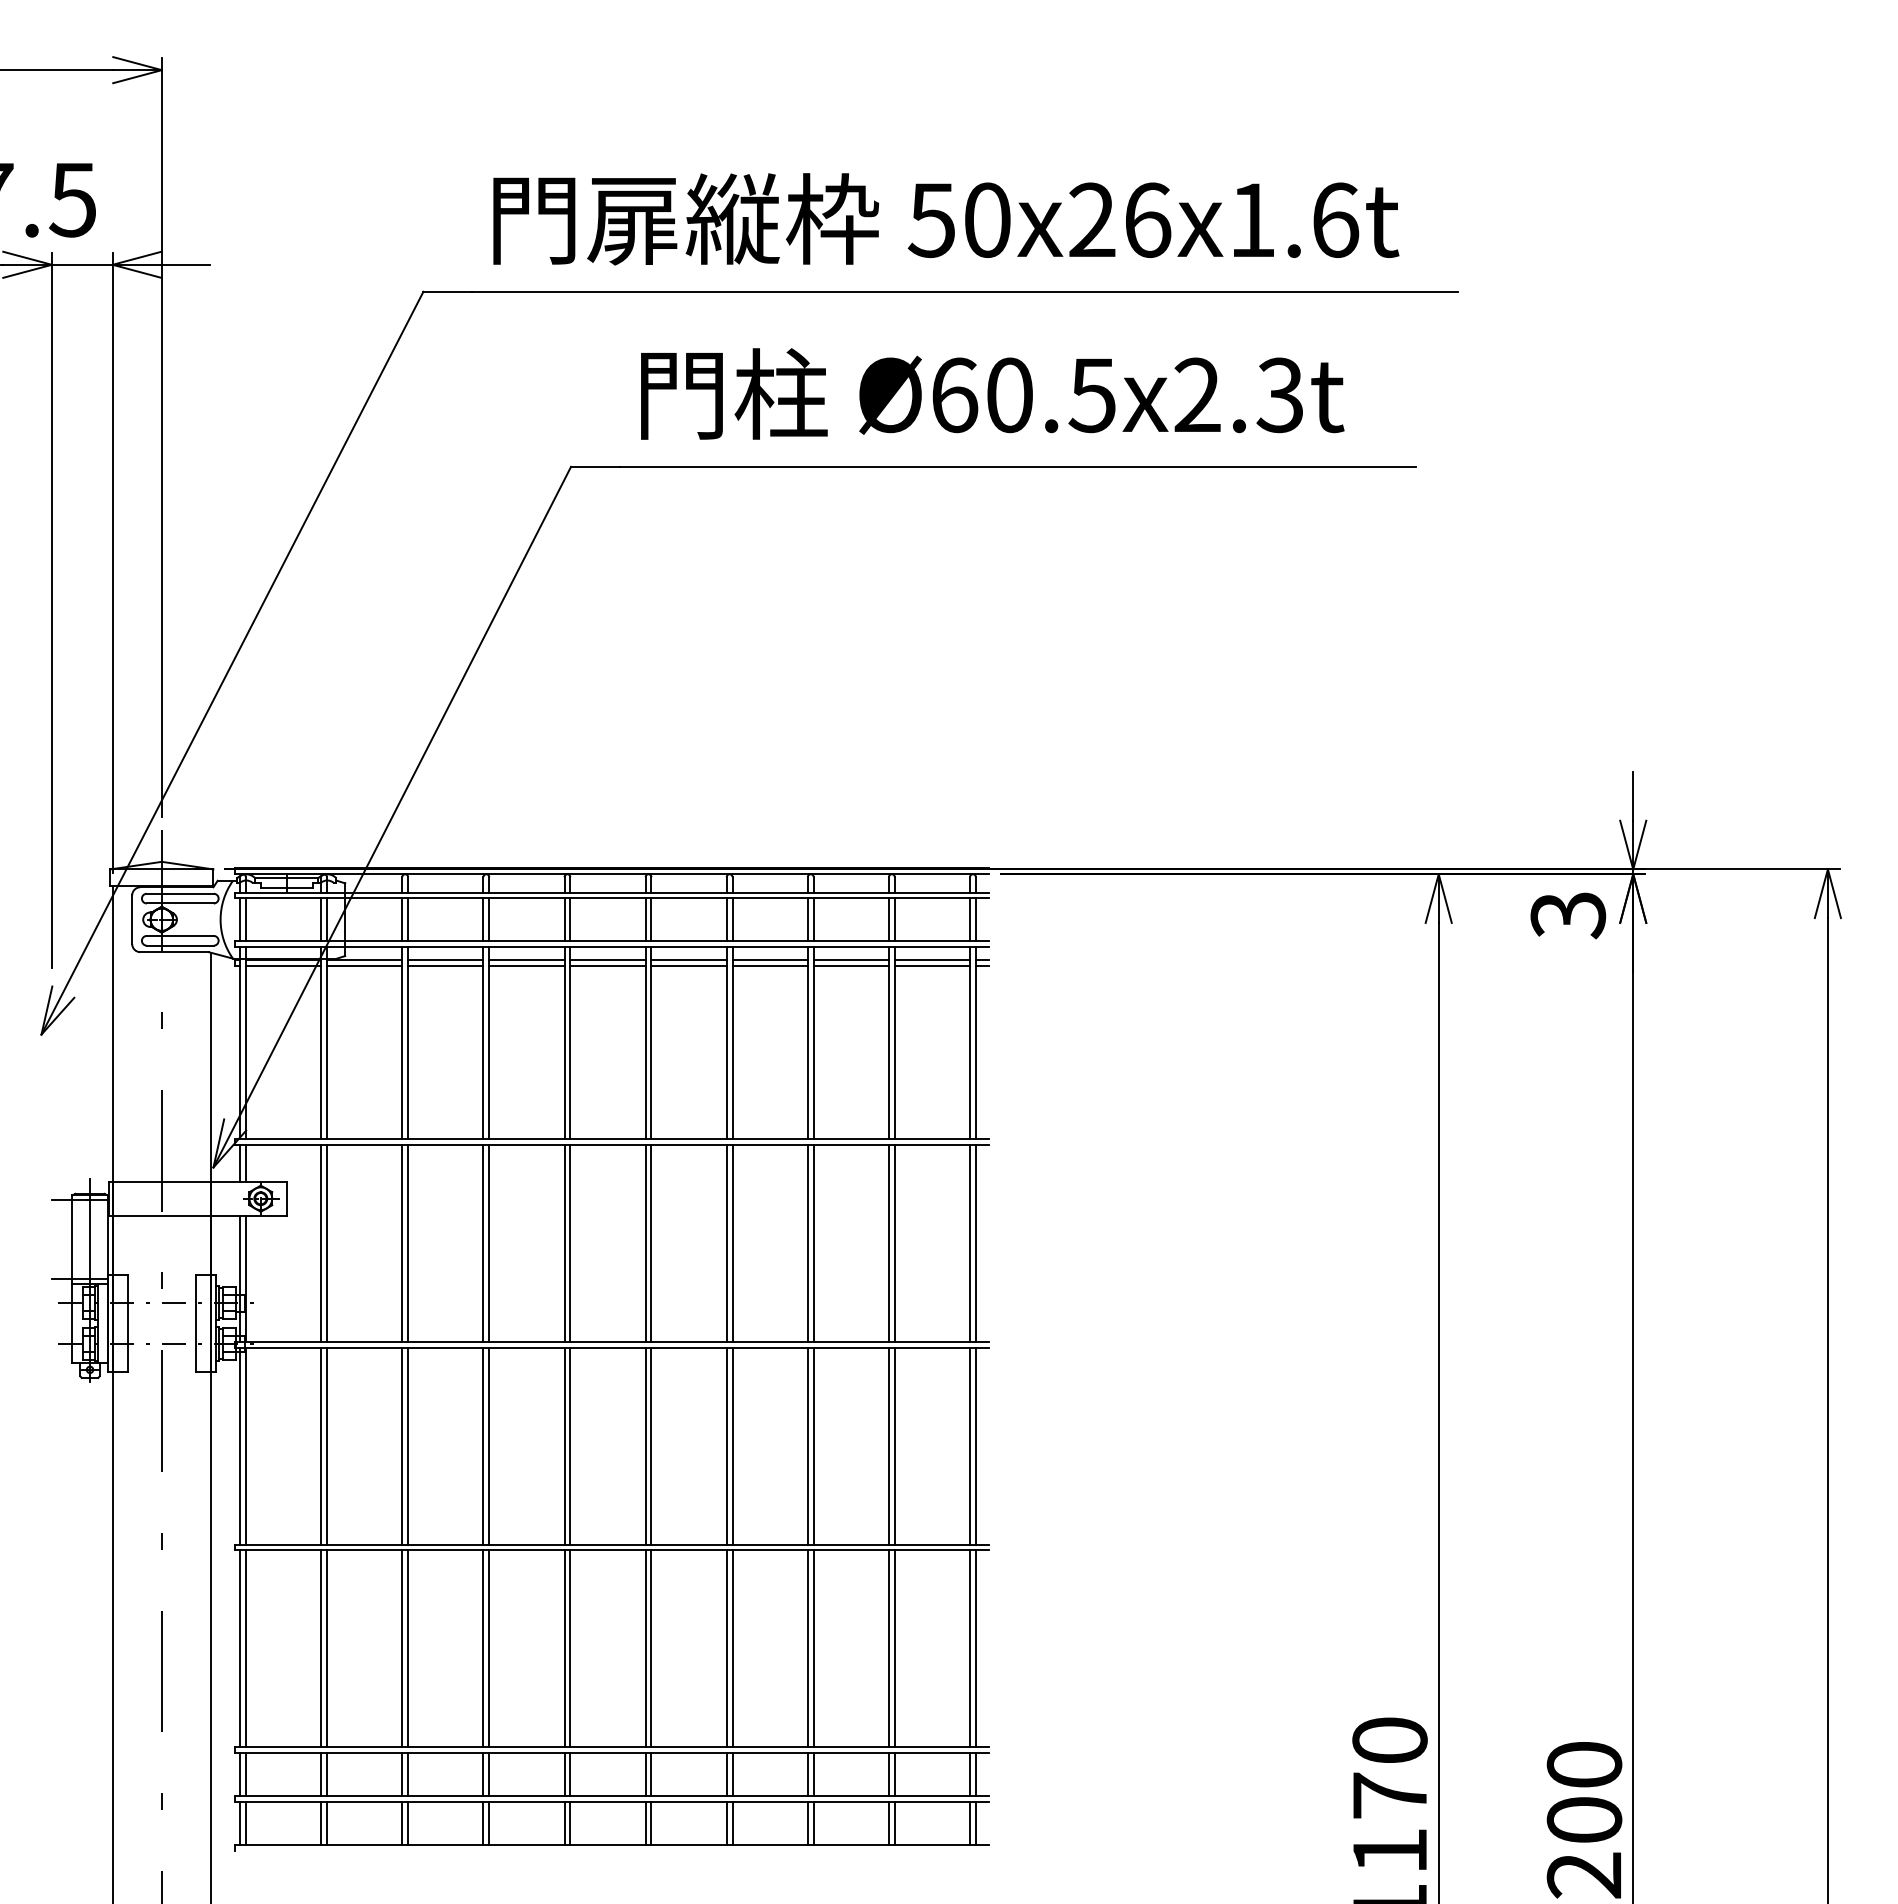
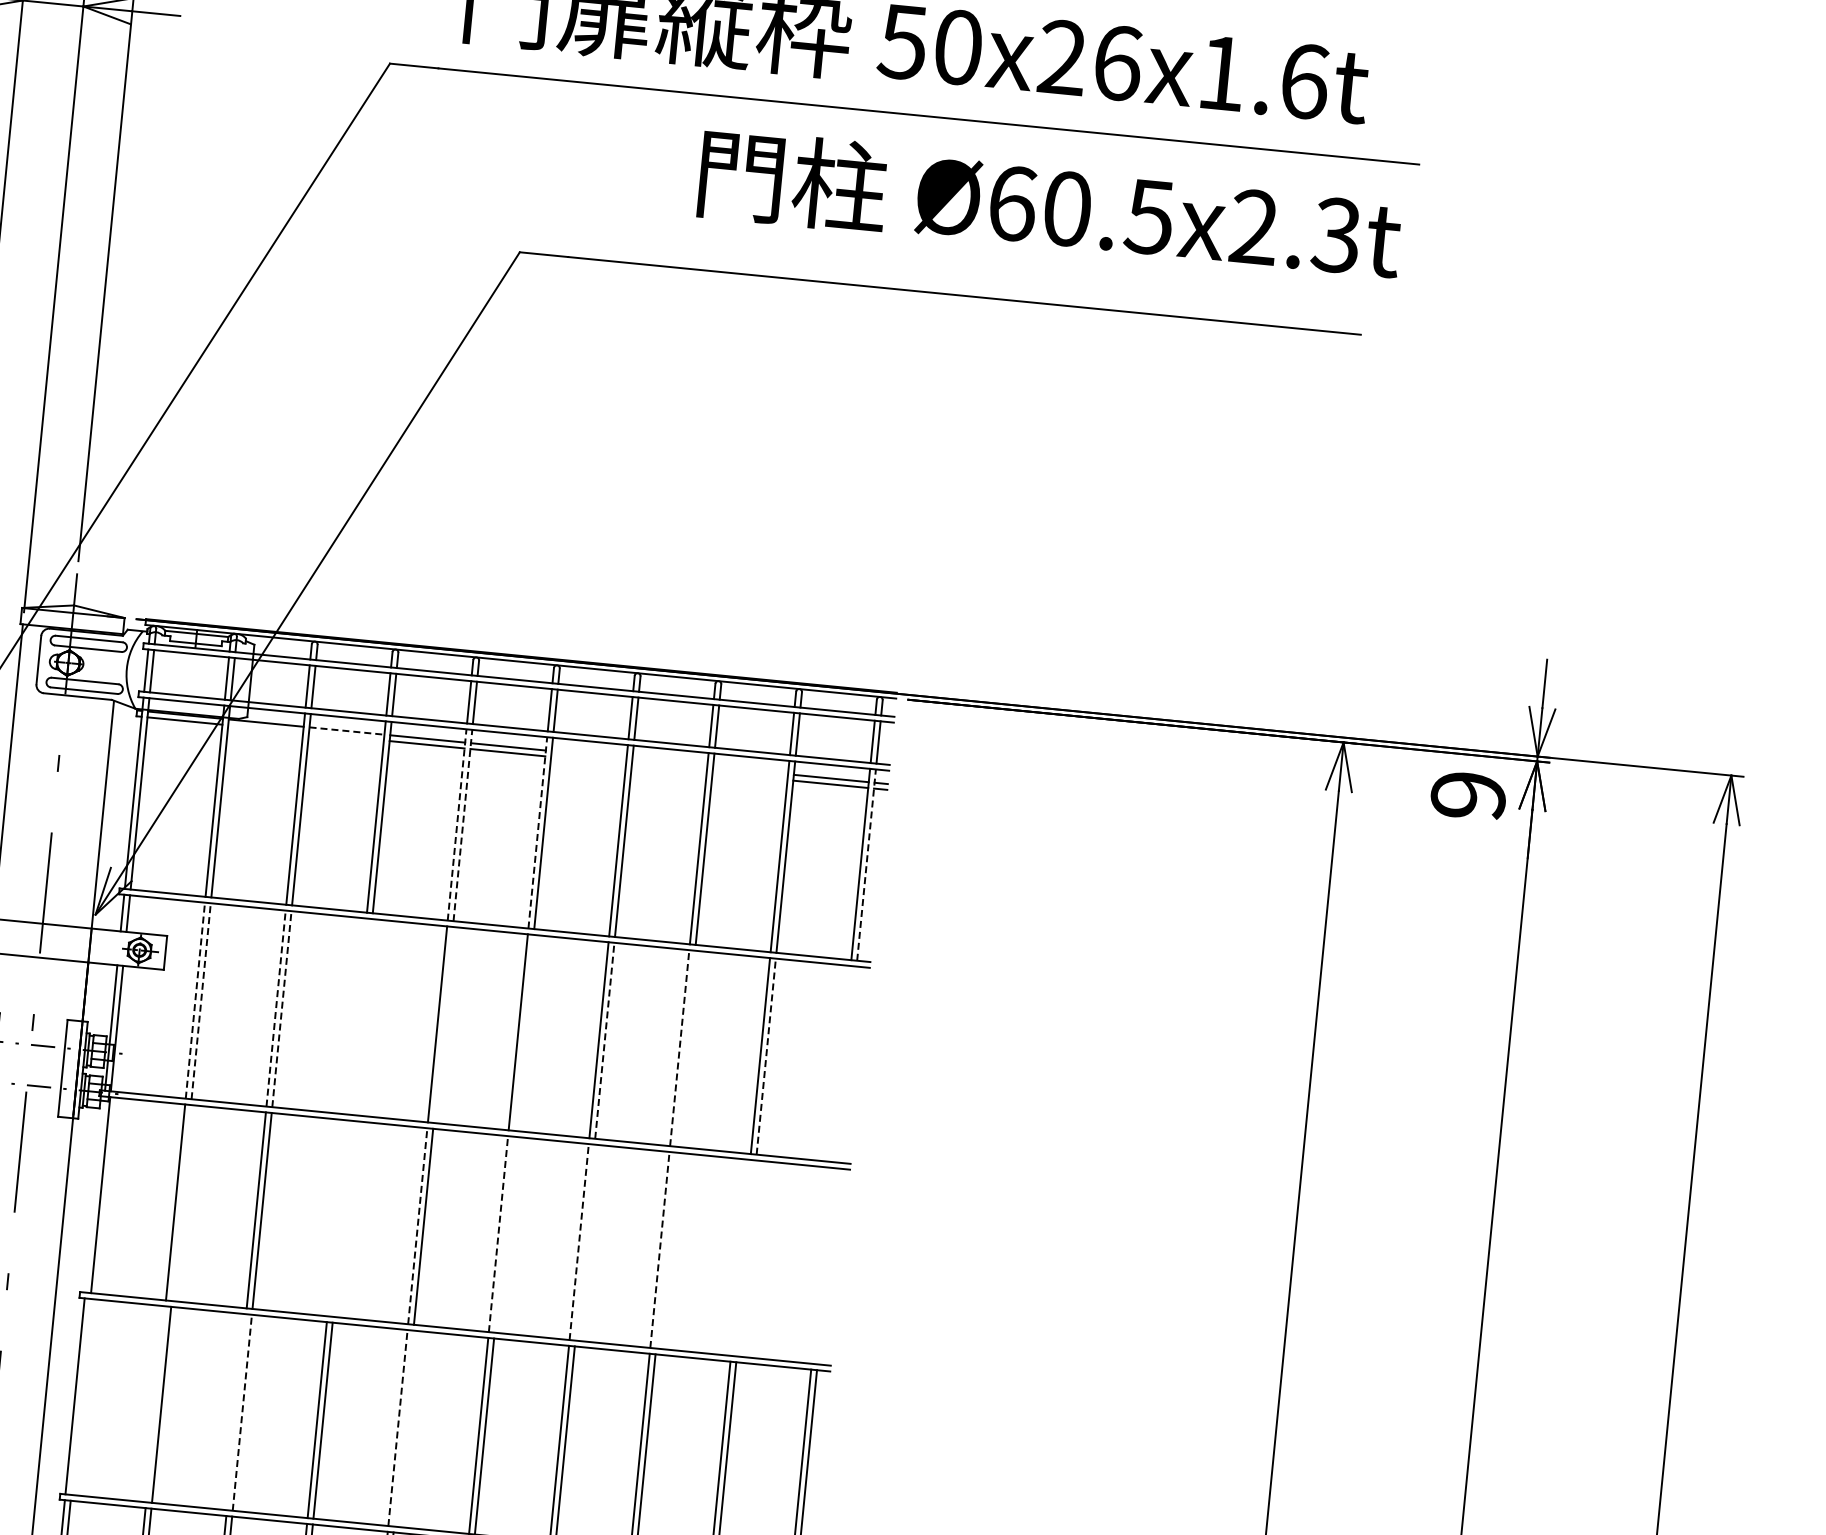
text: (992, 393) -> (1050, 205), moved
text: (1568, 915) -> (1468, 796), 3 -> 9
line: (445, 960) -> (346, 731), solid -> dashed
line: (688, 960) -> (588, 755), removed
line: (769, 960) -> (669, 762), removed
line: (850, 960) -> (749, 770), removed
line: (364, 966) -> (265, 729), removed
line: (445, 966) -> (346, 737), removed
line: (688, 966) -> (587, 761), removed
line: (769, 966) -> (668, 768), removed
line: (850, 966) -> (749, 776), removed
line: (564, 1042) -> (457, 824), solid -> dashed
line: (570, 1042) -> (463, 825), solid -> dashed
line: (645, 1042) -> (537, 832), solid -> dashed
line: (975, 1042) -> (866, 864), solid -> dashed
line: (321, 1242) -> (195, 999), solid -> dashed
line: (327, 1242) -> (201, 1000), solid -> dashed
line: (402, 1242) -> (276, 1007), solid -> dashed
line: (408, 1242) -> (282, 1008), solid -> dashed
line: (483, 1242) -> (357, 1015), removed
line: (489, 1242) -> (362, 1016), removed
line: (570, 1242) -> (443, 1024), removed
line: (651, 1242) -> (524, 1032), removed
line: (732, 1242) -> (604, 1039), solid -> dashed
line: (807, 1242) -> (679, 1047), solid -> dashed
line: (813, 1242) -> (685, 1047), removed
line: (894, 1242) -> (766, 1055), solid -> dashed
line: (970, 1242) -> (841, 1063), removed
line: (975, 1242) -> (846, 1063), removed
line: (240, 1445) -> (95, 1194), removed
line: (327, 1445) -> (181, 1202), removed
line: (483, 1445) -> (337, 1217), removed
line: (489, 1445) -> (343, 1218), removed
line: (564, 1445) -> (417, 1225), solid -> dashed
line: (645, 1445) -> (498, 1233), solid -> dashed
line: (651, 1445) -> (504, 1234), removed
line: (726, 1445) -> (579, 1241), solid -> dashed
line: (732, 1445) -> (585, 1242), removed
line: (807, 1445) -> (659, 1249), solid -> dashed
line: (813, 1445) -> (665, 1249), removed
line: (888, 1445) -> (740, 1257), removed
line: (894, 1445) -> (746, 1257), removed
line: (970, 1445) -> (821, 1265), removed
line: (975, 1445) -> (826, 1265), removed
line: (245, 1648) -> (80, 1396), removed
line: (321, 1648) -> (156, 1403), removed
line: (402, 1648) -> (236, 1411), removed
line: (408, 1648) -> (242, 1412), solid -> dashed
line: (564, 1648) -> (398, 1427), solid -> dashed
line: (570, 1648) -> (403, 1428), removed

